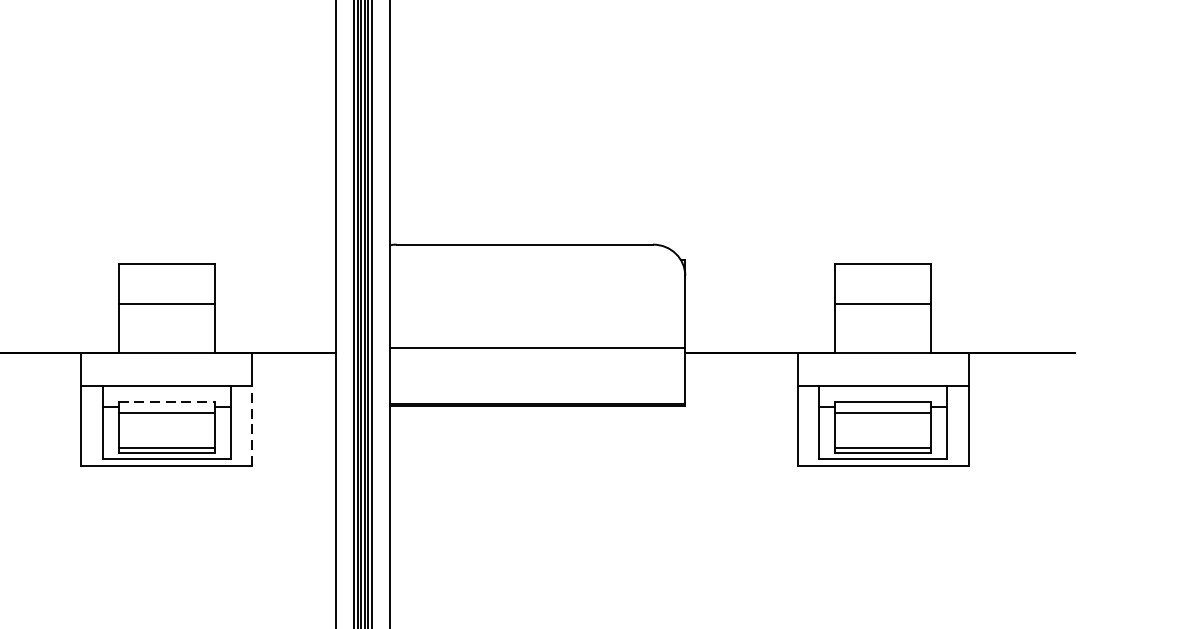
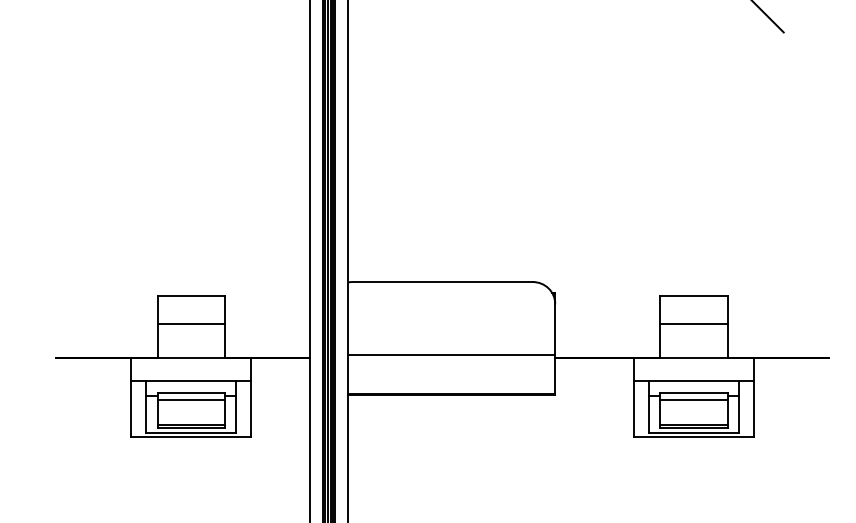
line: (166, 402) -> (191, 392), dashed -> solid
line: (252, 424) -> (251, 408), dashed -> solid

